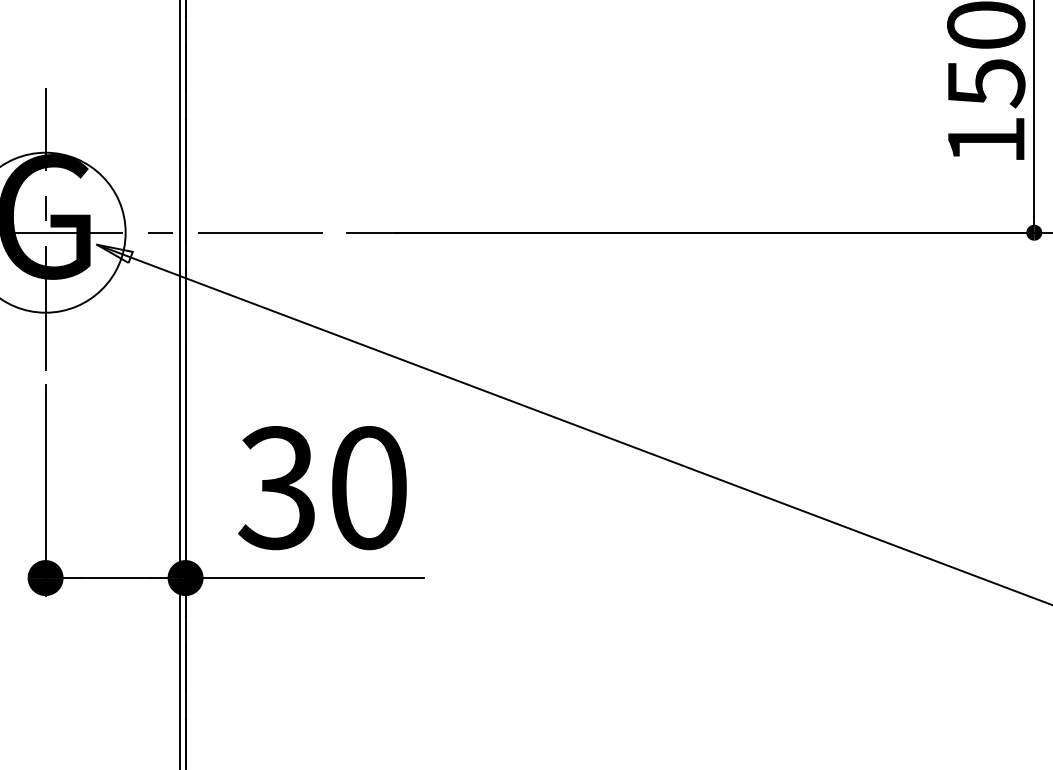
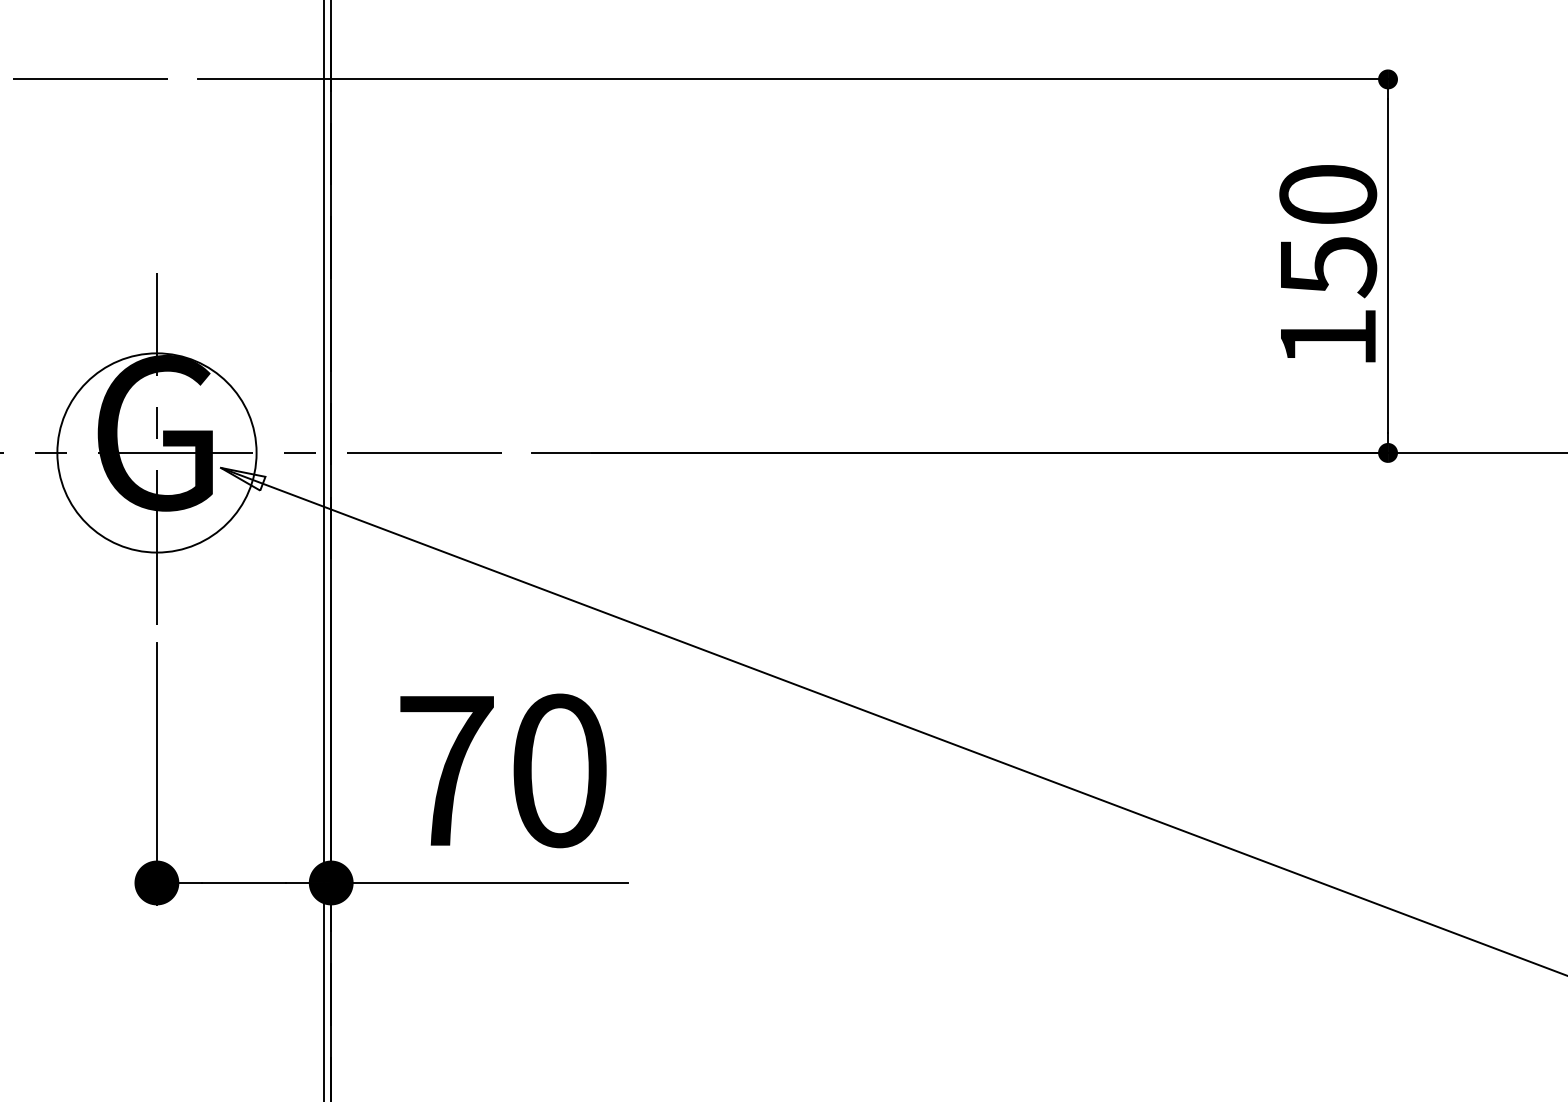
text: (276, 487) -> (444, 770), 30 -> 70

